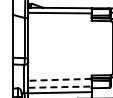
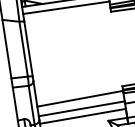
line: (59, 79) -> (79, 98), dashed -> solid
line: (59, 87) -> (81, 109), dashed -> solid

